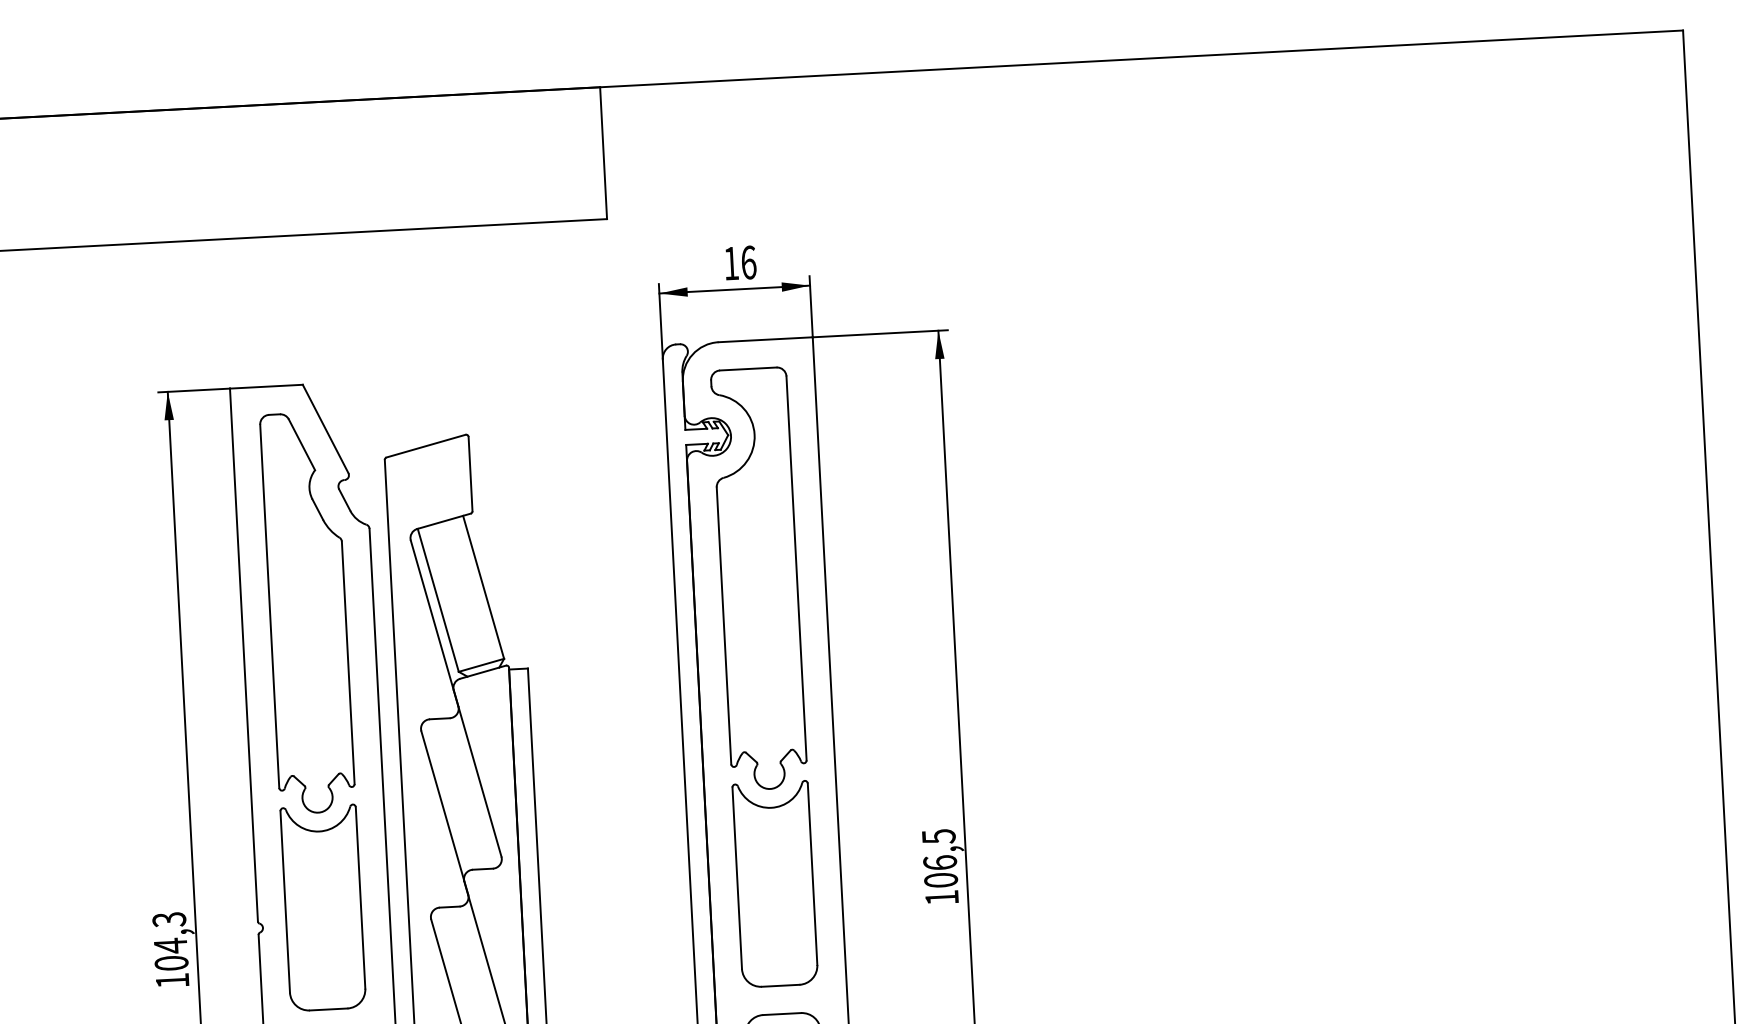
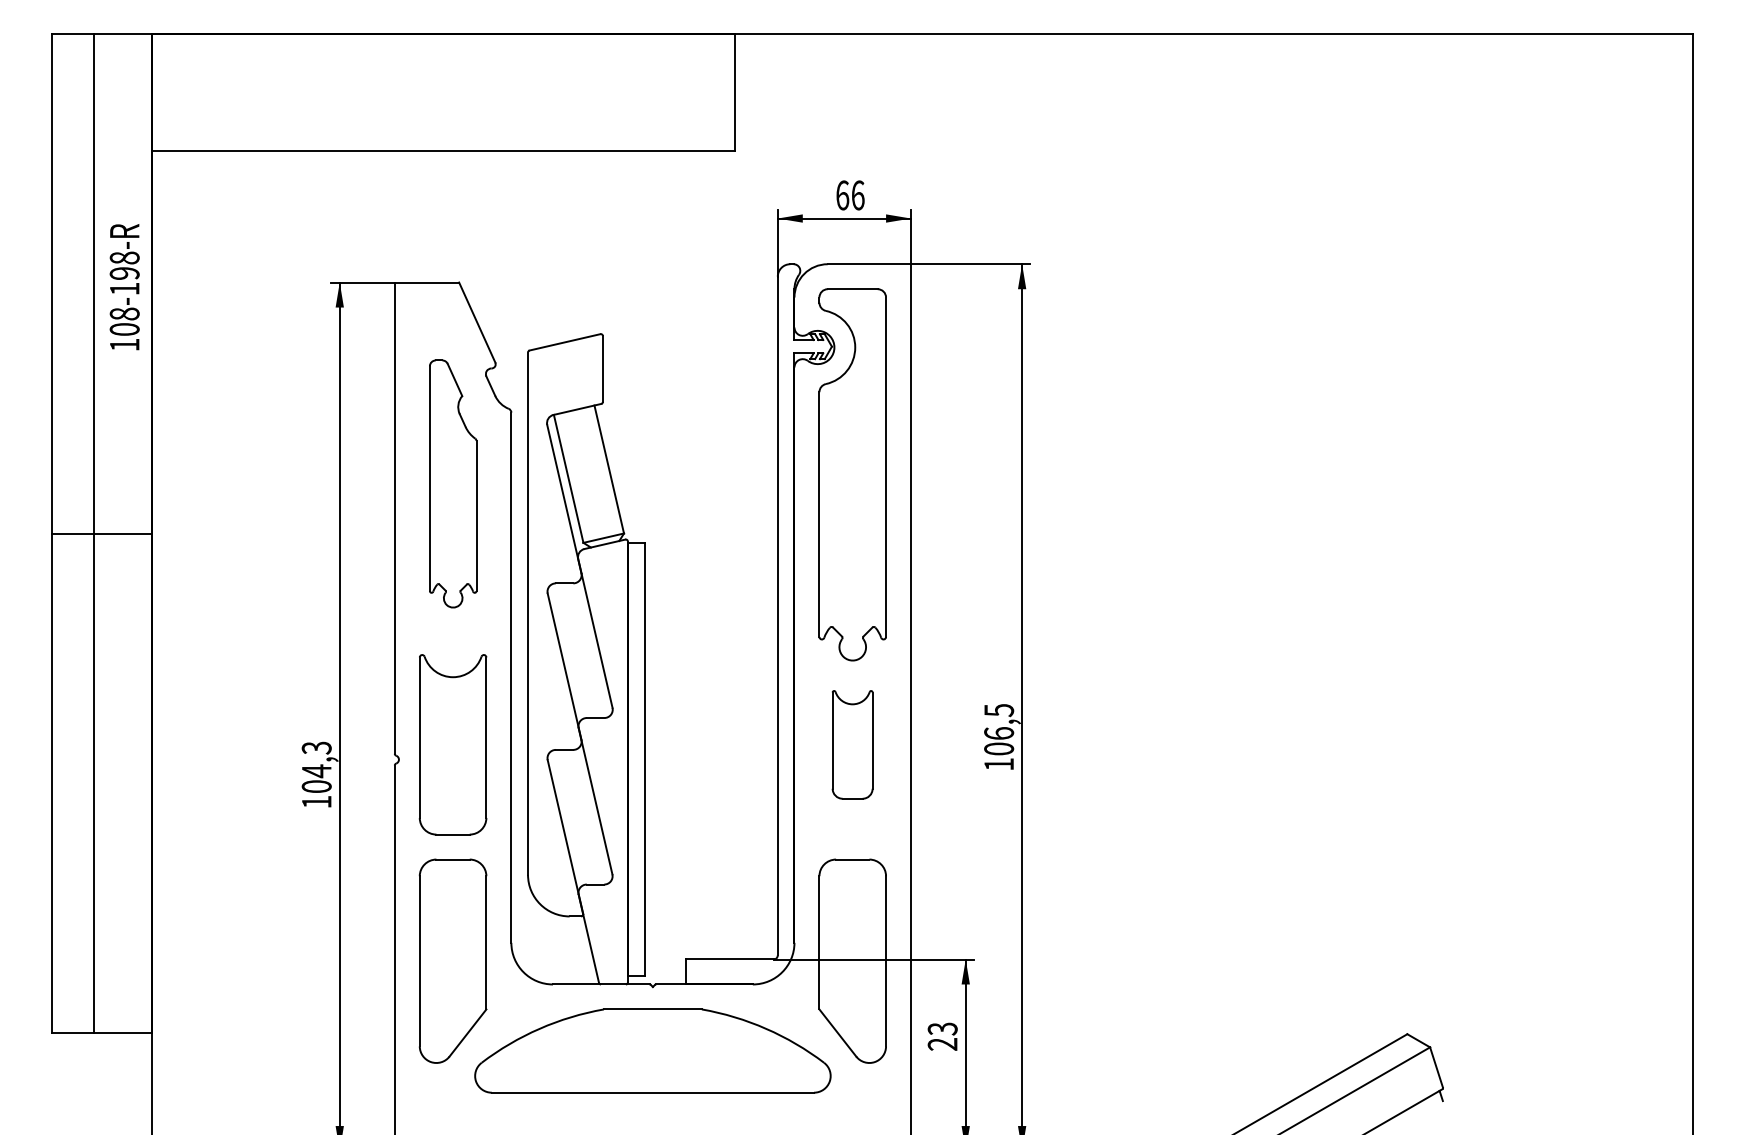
text: (731, 263) -> (842, 195), 16 -> 66
part: (308, 612) -> (453, 483), size x0.7
part: (775, 883) -> (852, 744), size x0.6

